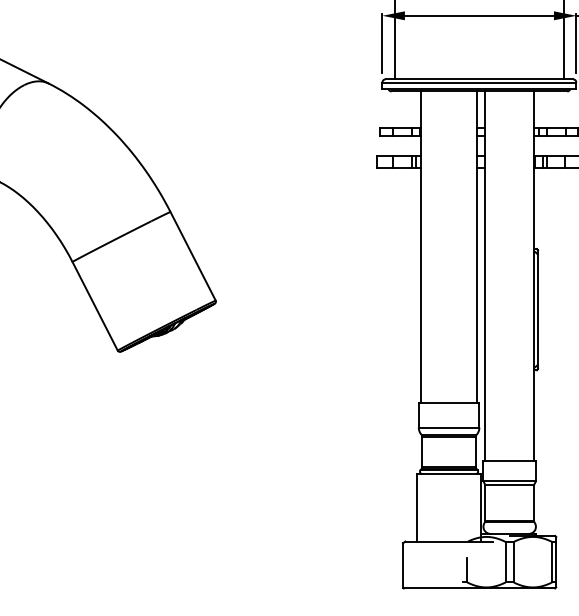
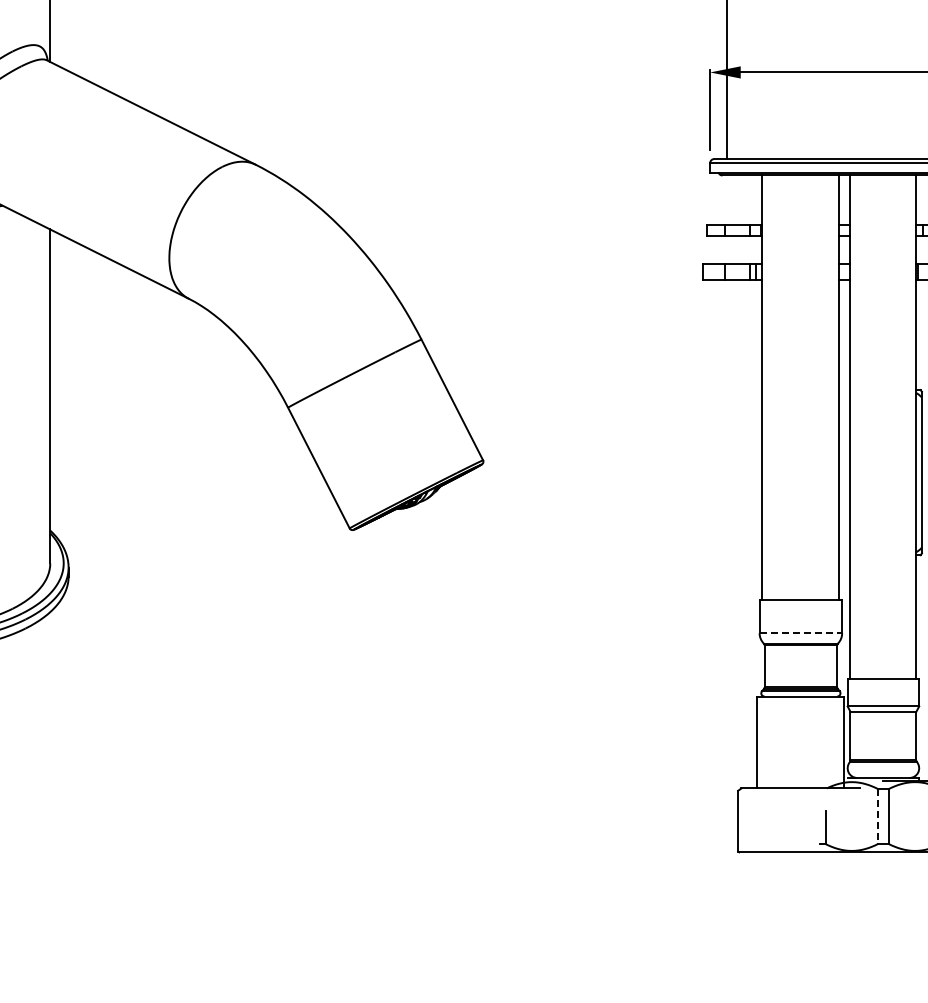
line: (449, 427) -> (801, 633), solid -> dashed
line: (506, 562) -> (878, 816), solid -> dashed

